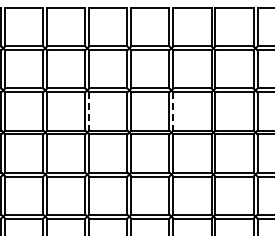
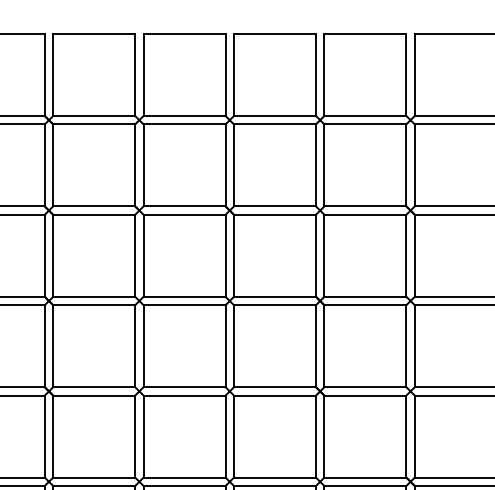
line: (89, 111) -> (234, 255), dashed -> solid
line: (173, 111) -> (414, 255), dashed -> solid

